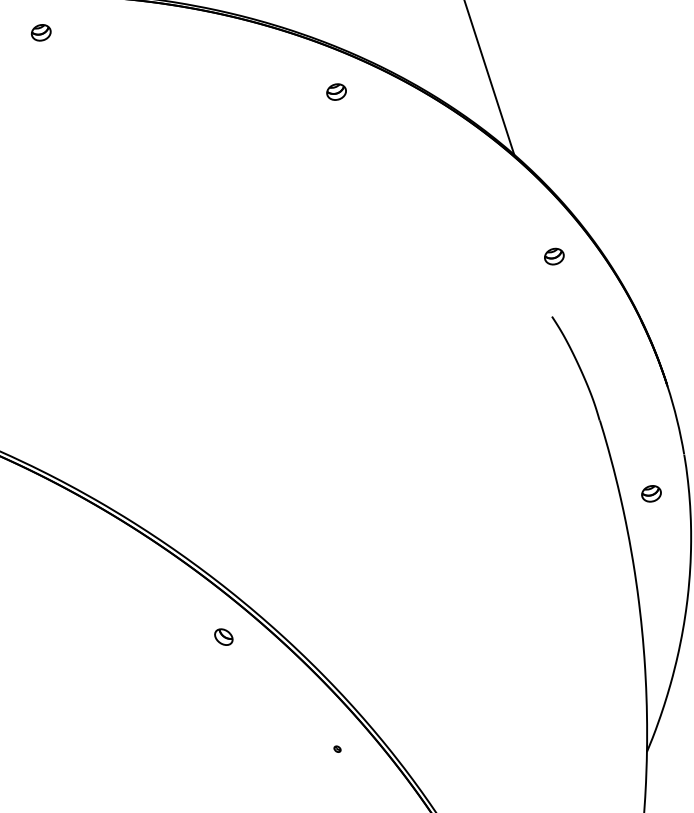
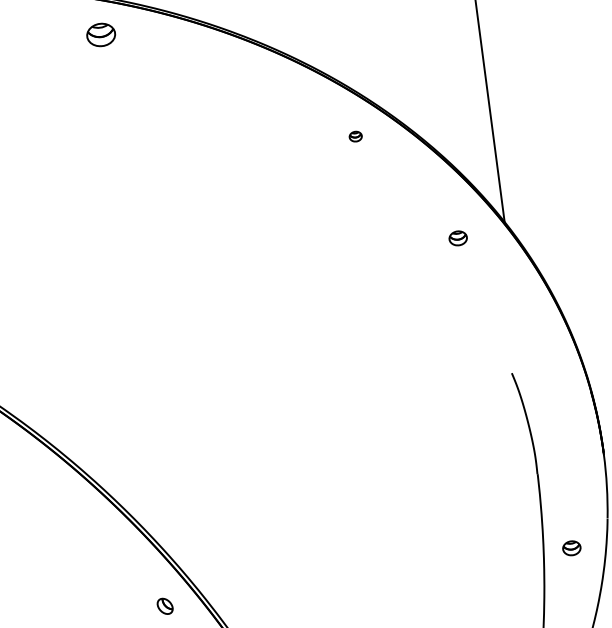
part: (40, 32) -> (100, 34), size x1.6
part: (336, 91) -> (355, 136), size x0.7
part: (554, 256) -> (458, 238), moved

